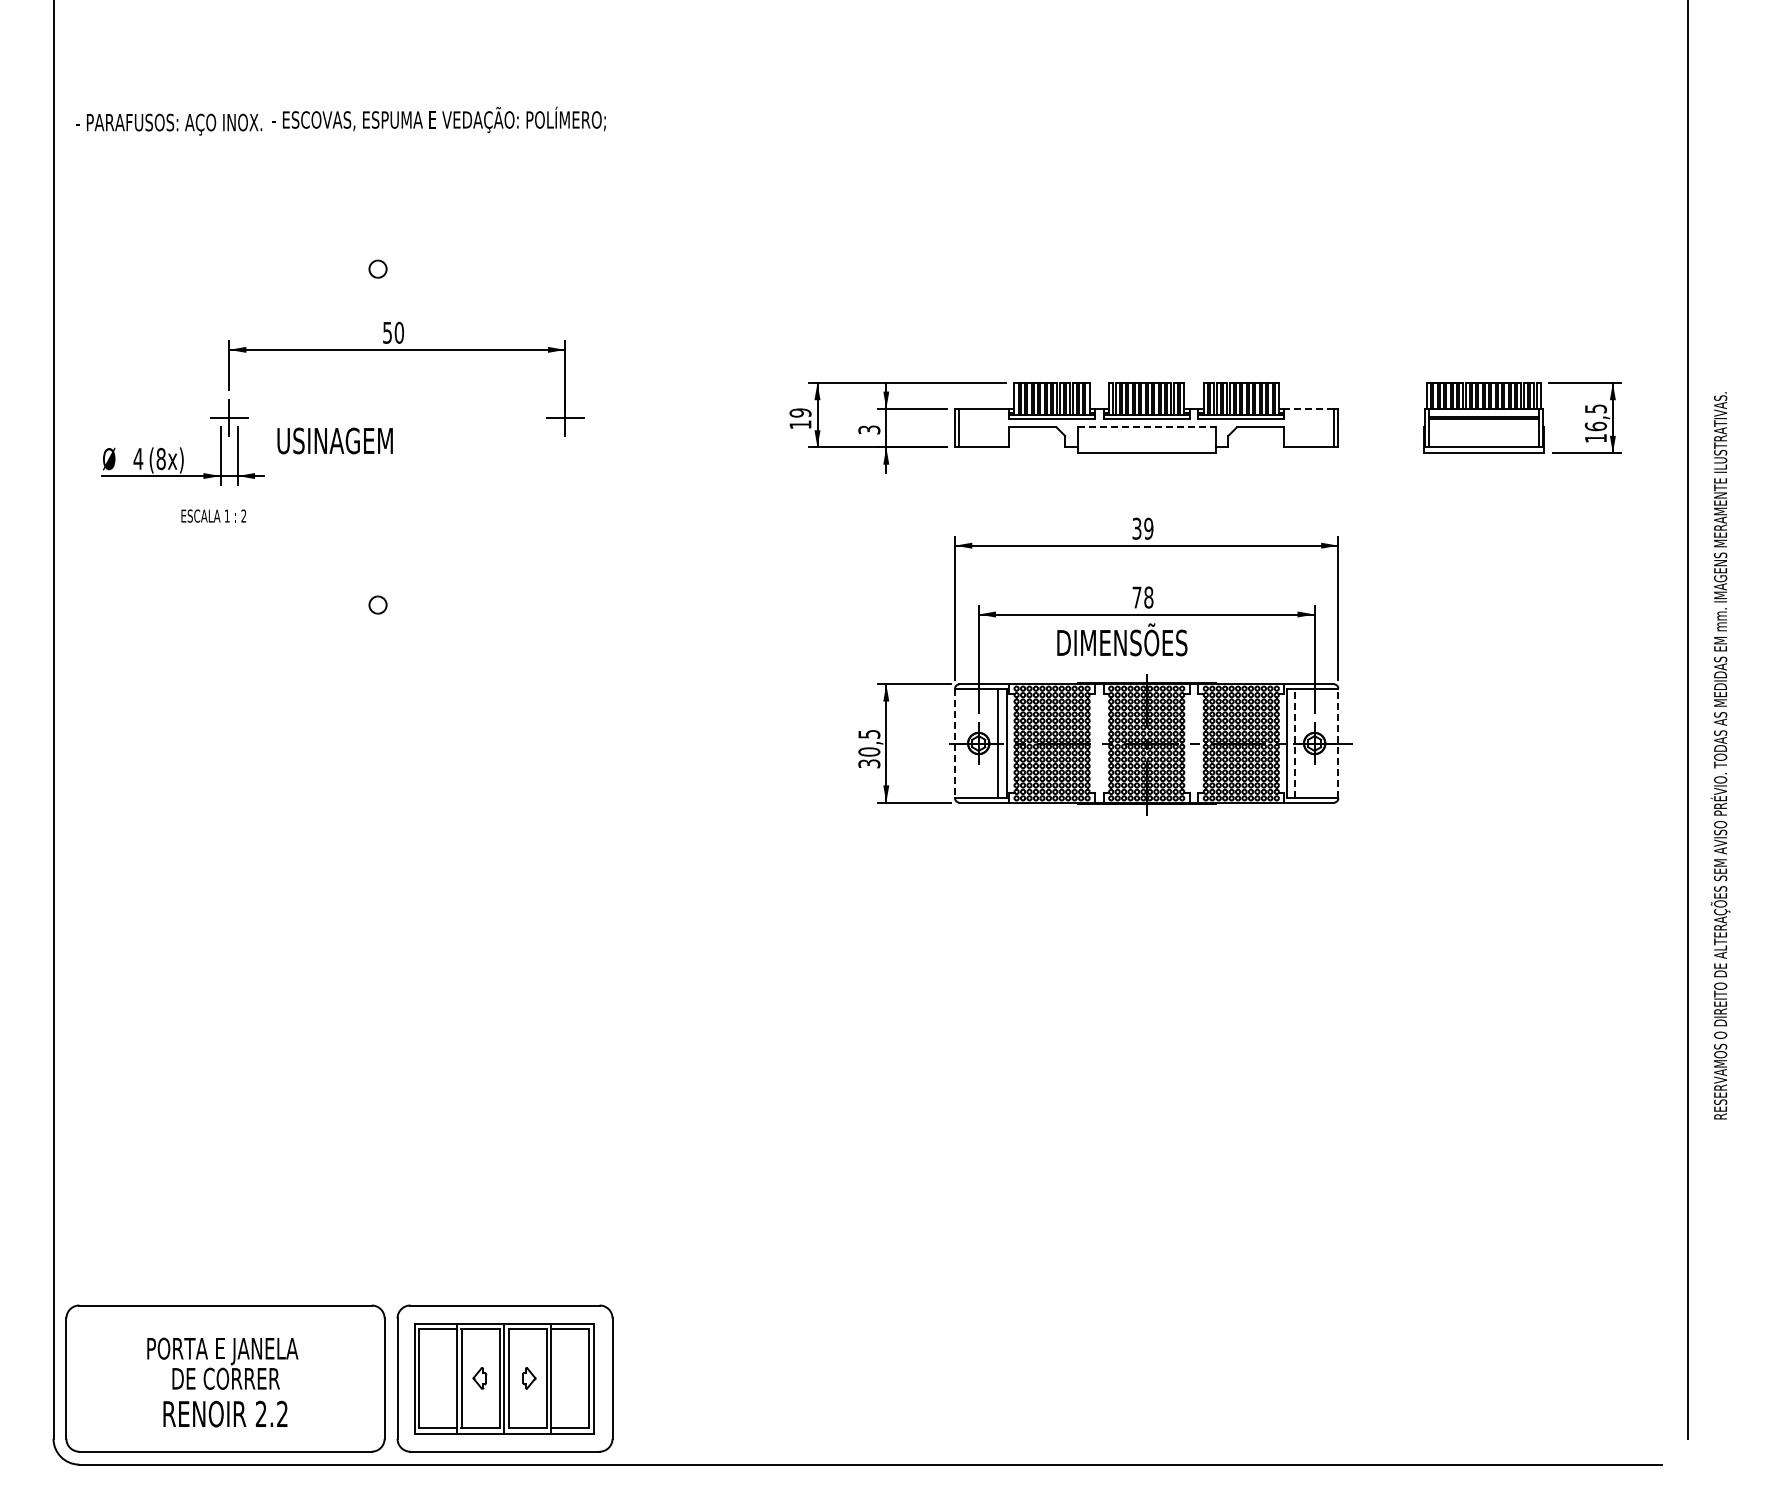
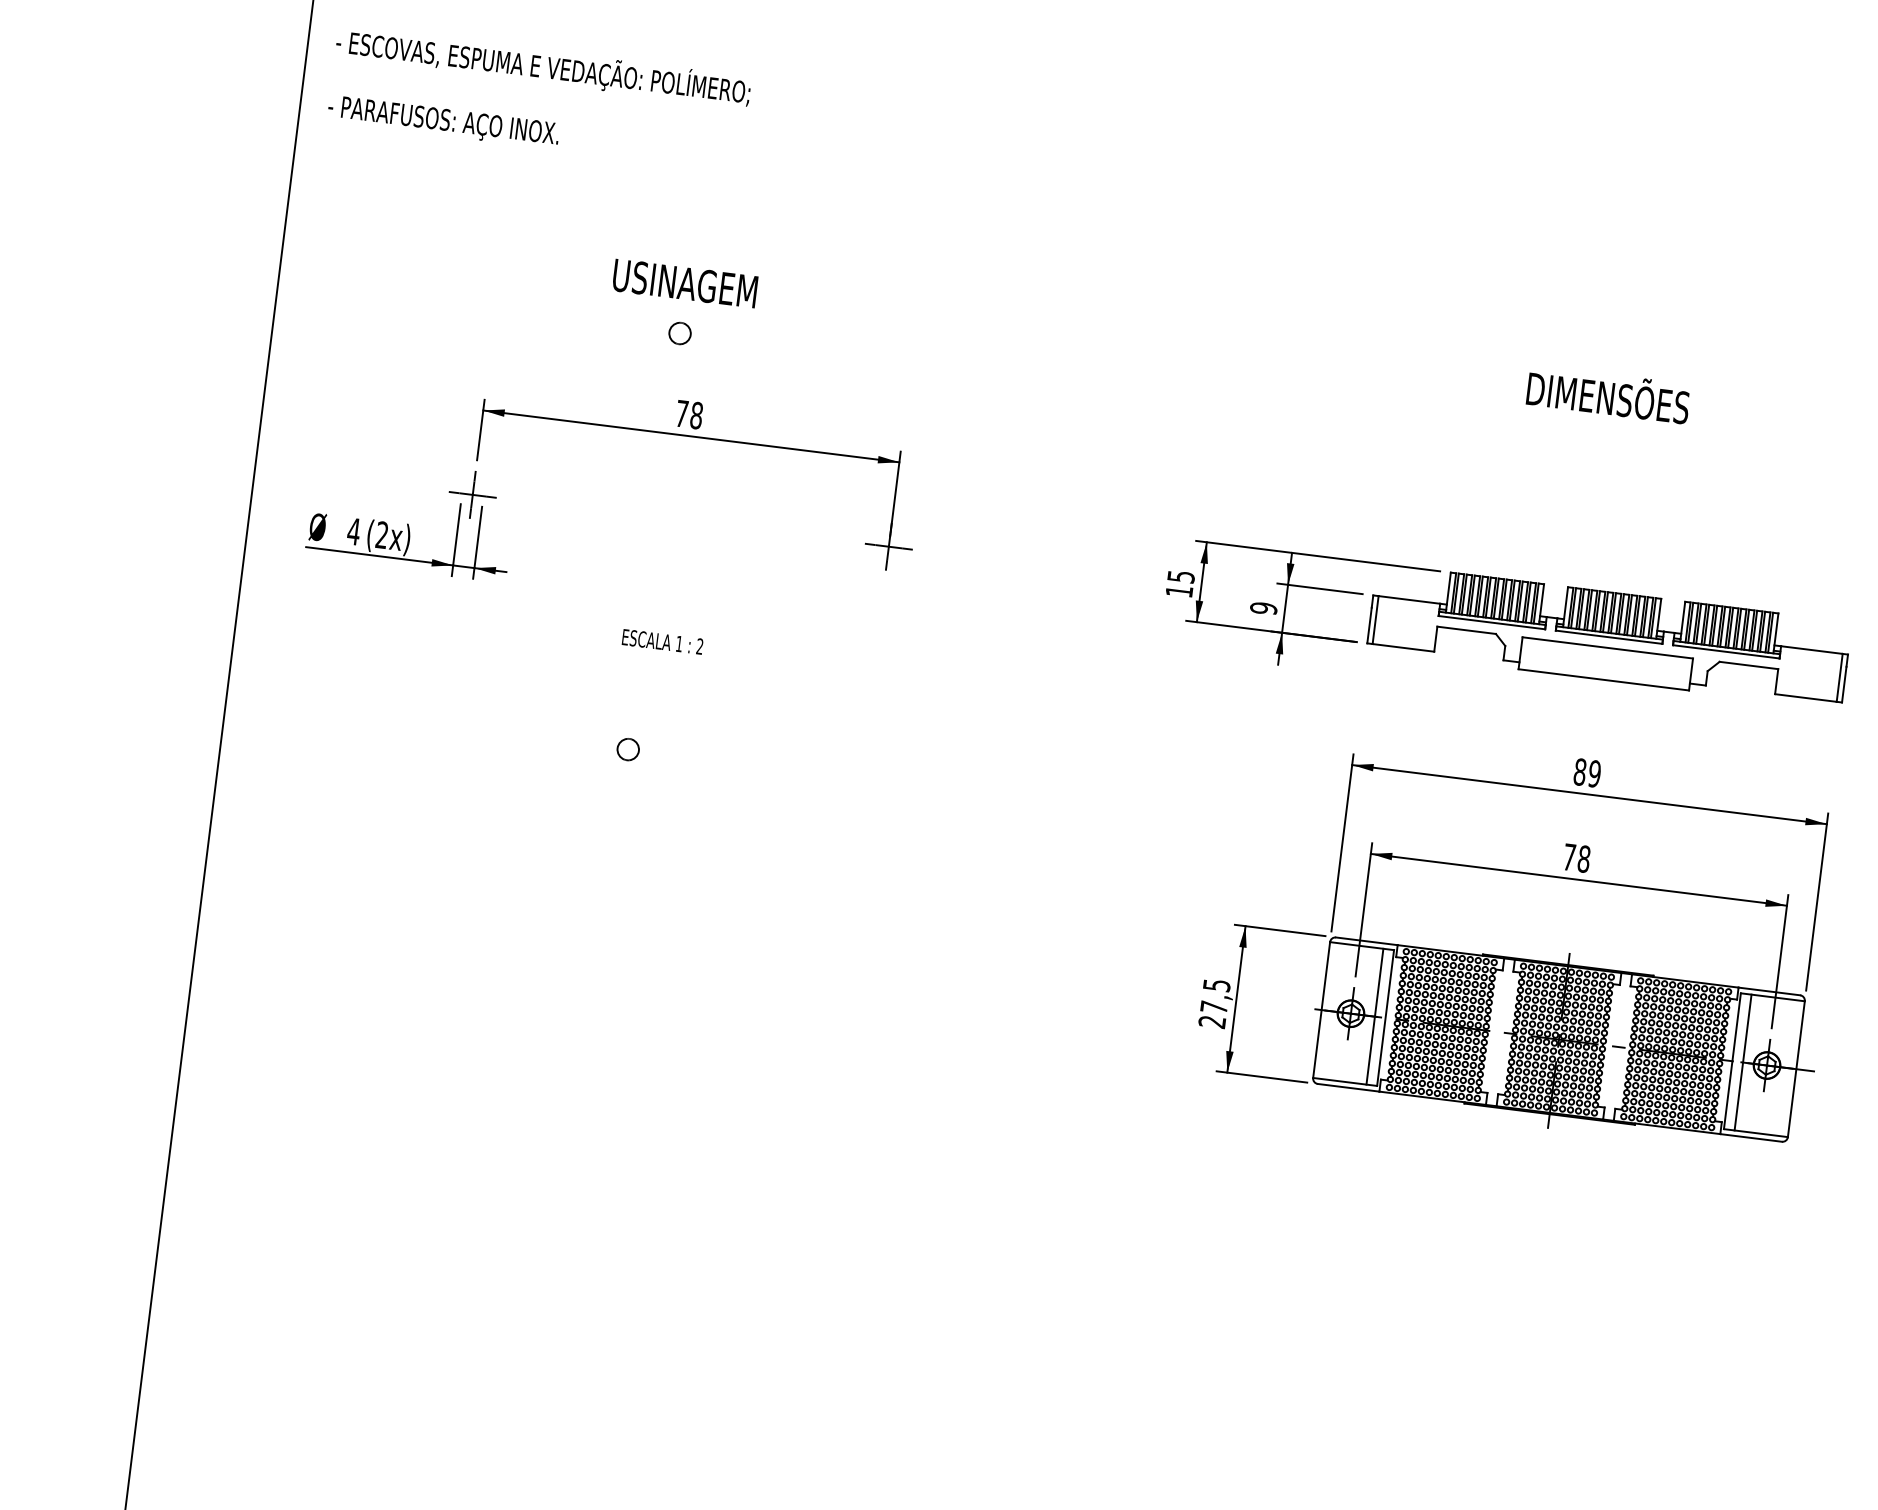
text: (438, 119) -> (542, 66), moved
text: (393, 332) -> (689, 414), 50 -> 78
line: (1309, 408) -> (1812, 649), dashed -> solid
text: (800, 412) -> (1181, 576), 19 -> 15
line: (1146, 427) -> (1607, 648), dashed -> solid
text: (869, 429) -> (1264, 607), 3 -> 9
text: (334, 440) -> (684, 282), moved
text: (160, 459) -> (381, 535), (8x) -> (2x)
text: (213, 515) -> (662, 641), moved
text: (1136, 528) -> (1579, 771), 39 -> 89
text: (1122, 639) -> (1608, 394), moved
line: (955, 743) -> (1322, 1010), dashed -> solid
line: (1295, 743) -> (1743, 1062), dashed -> solid
line: (1338, 743) -> (1796, 1069), dashed -> solid
text: (869, 757) -> (1213, 1014), 30,5 -> 27,5

